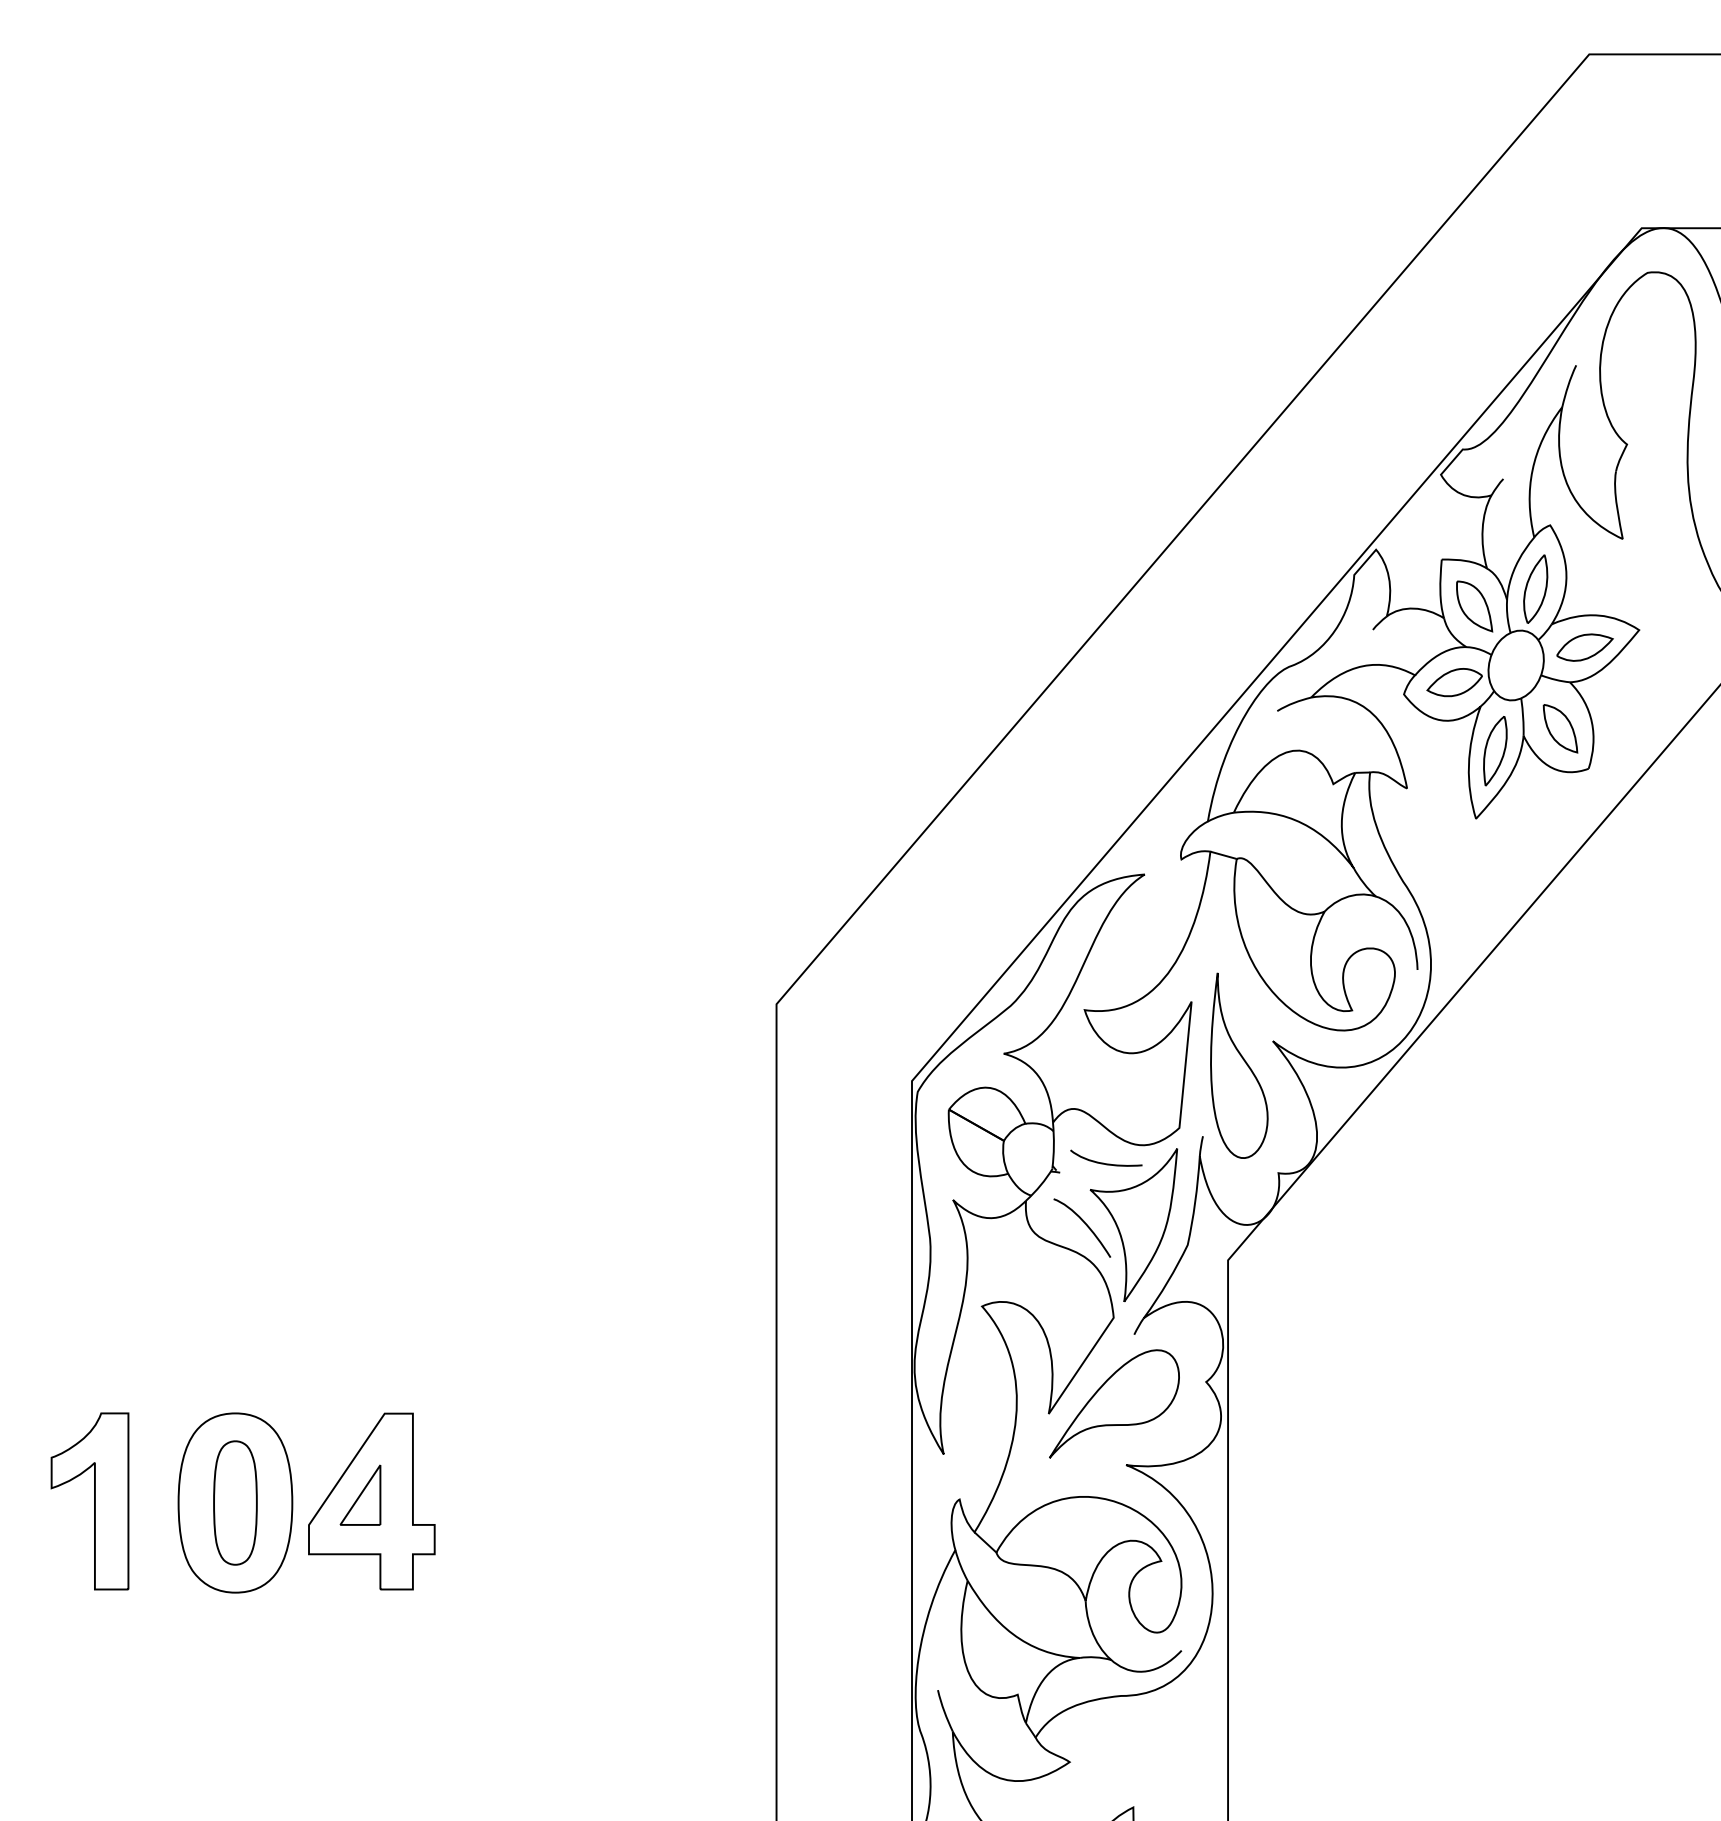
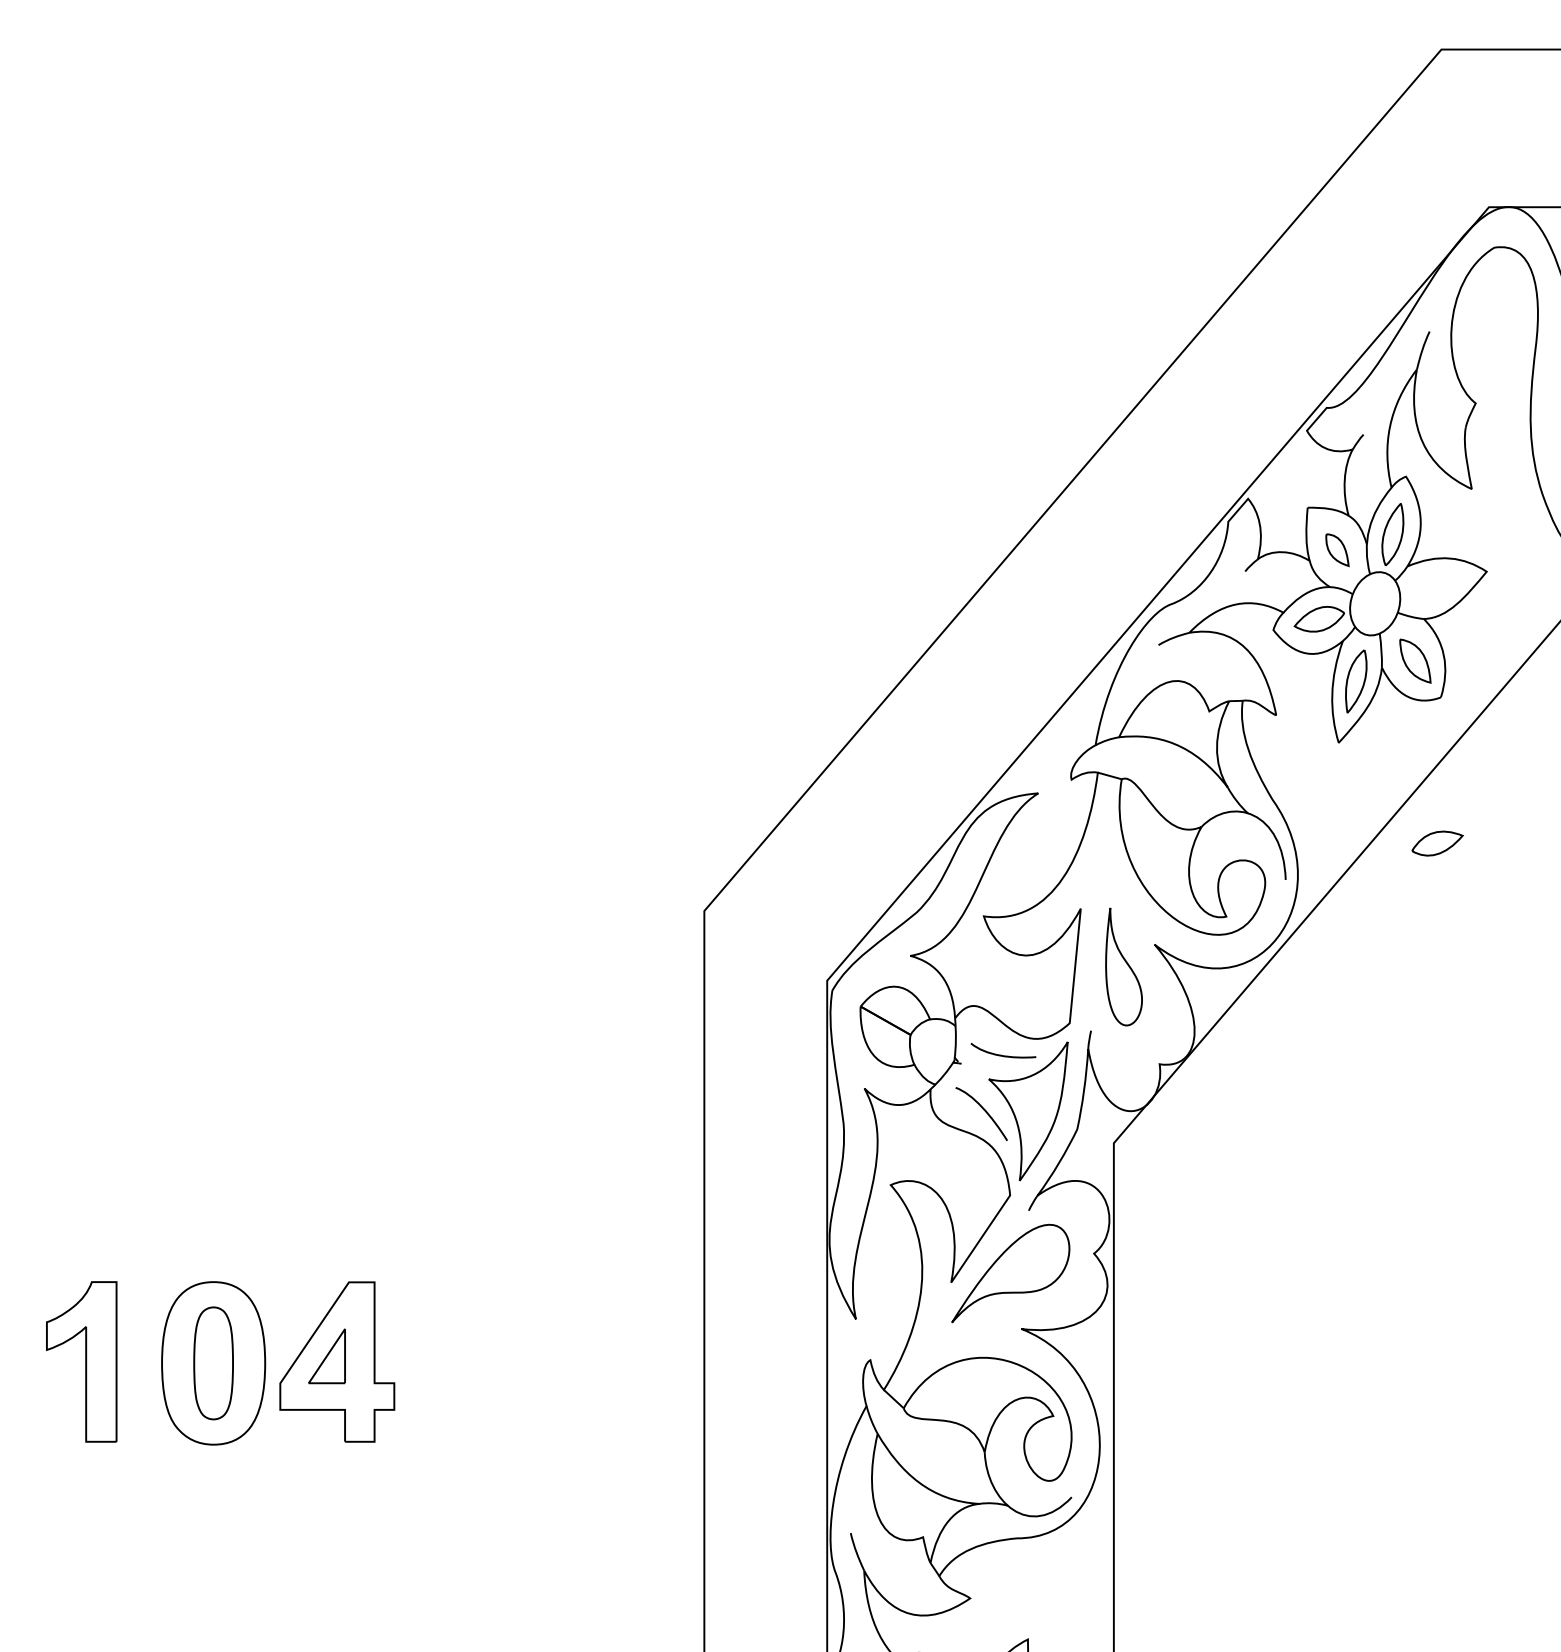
part: (1474, 605) -> (1337, 549), size x0.7
part: (1584, 647) -> (1437, 843), moved
part: (1238, 1065) -> (1123, 966), size x0.7

